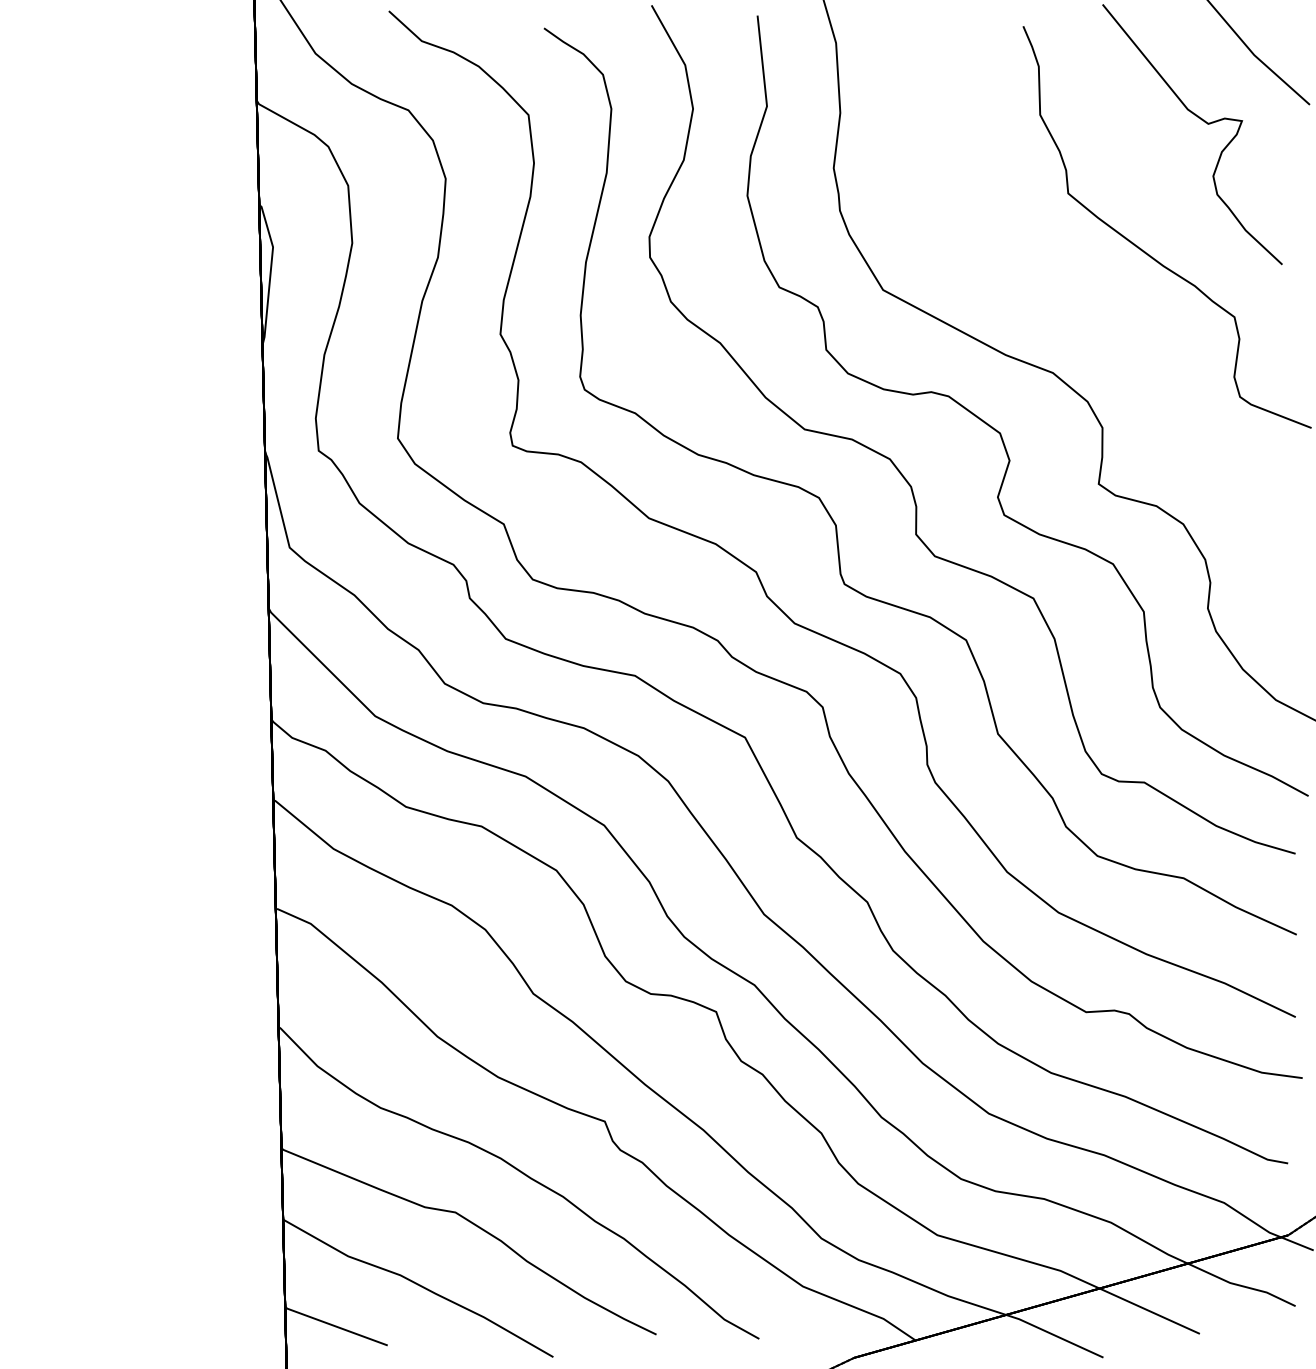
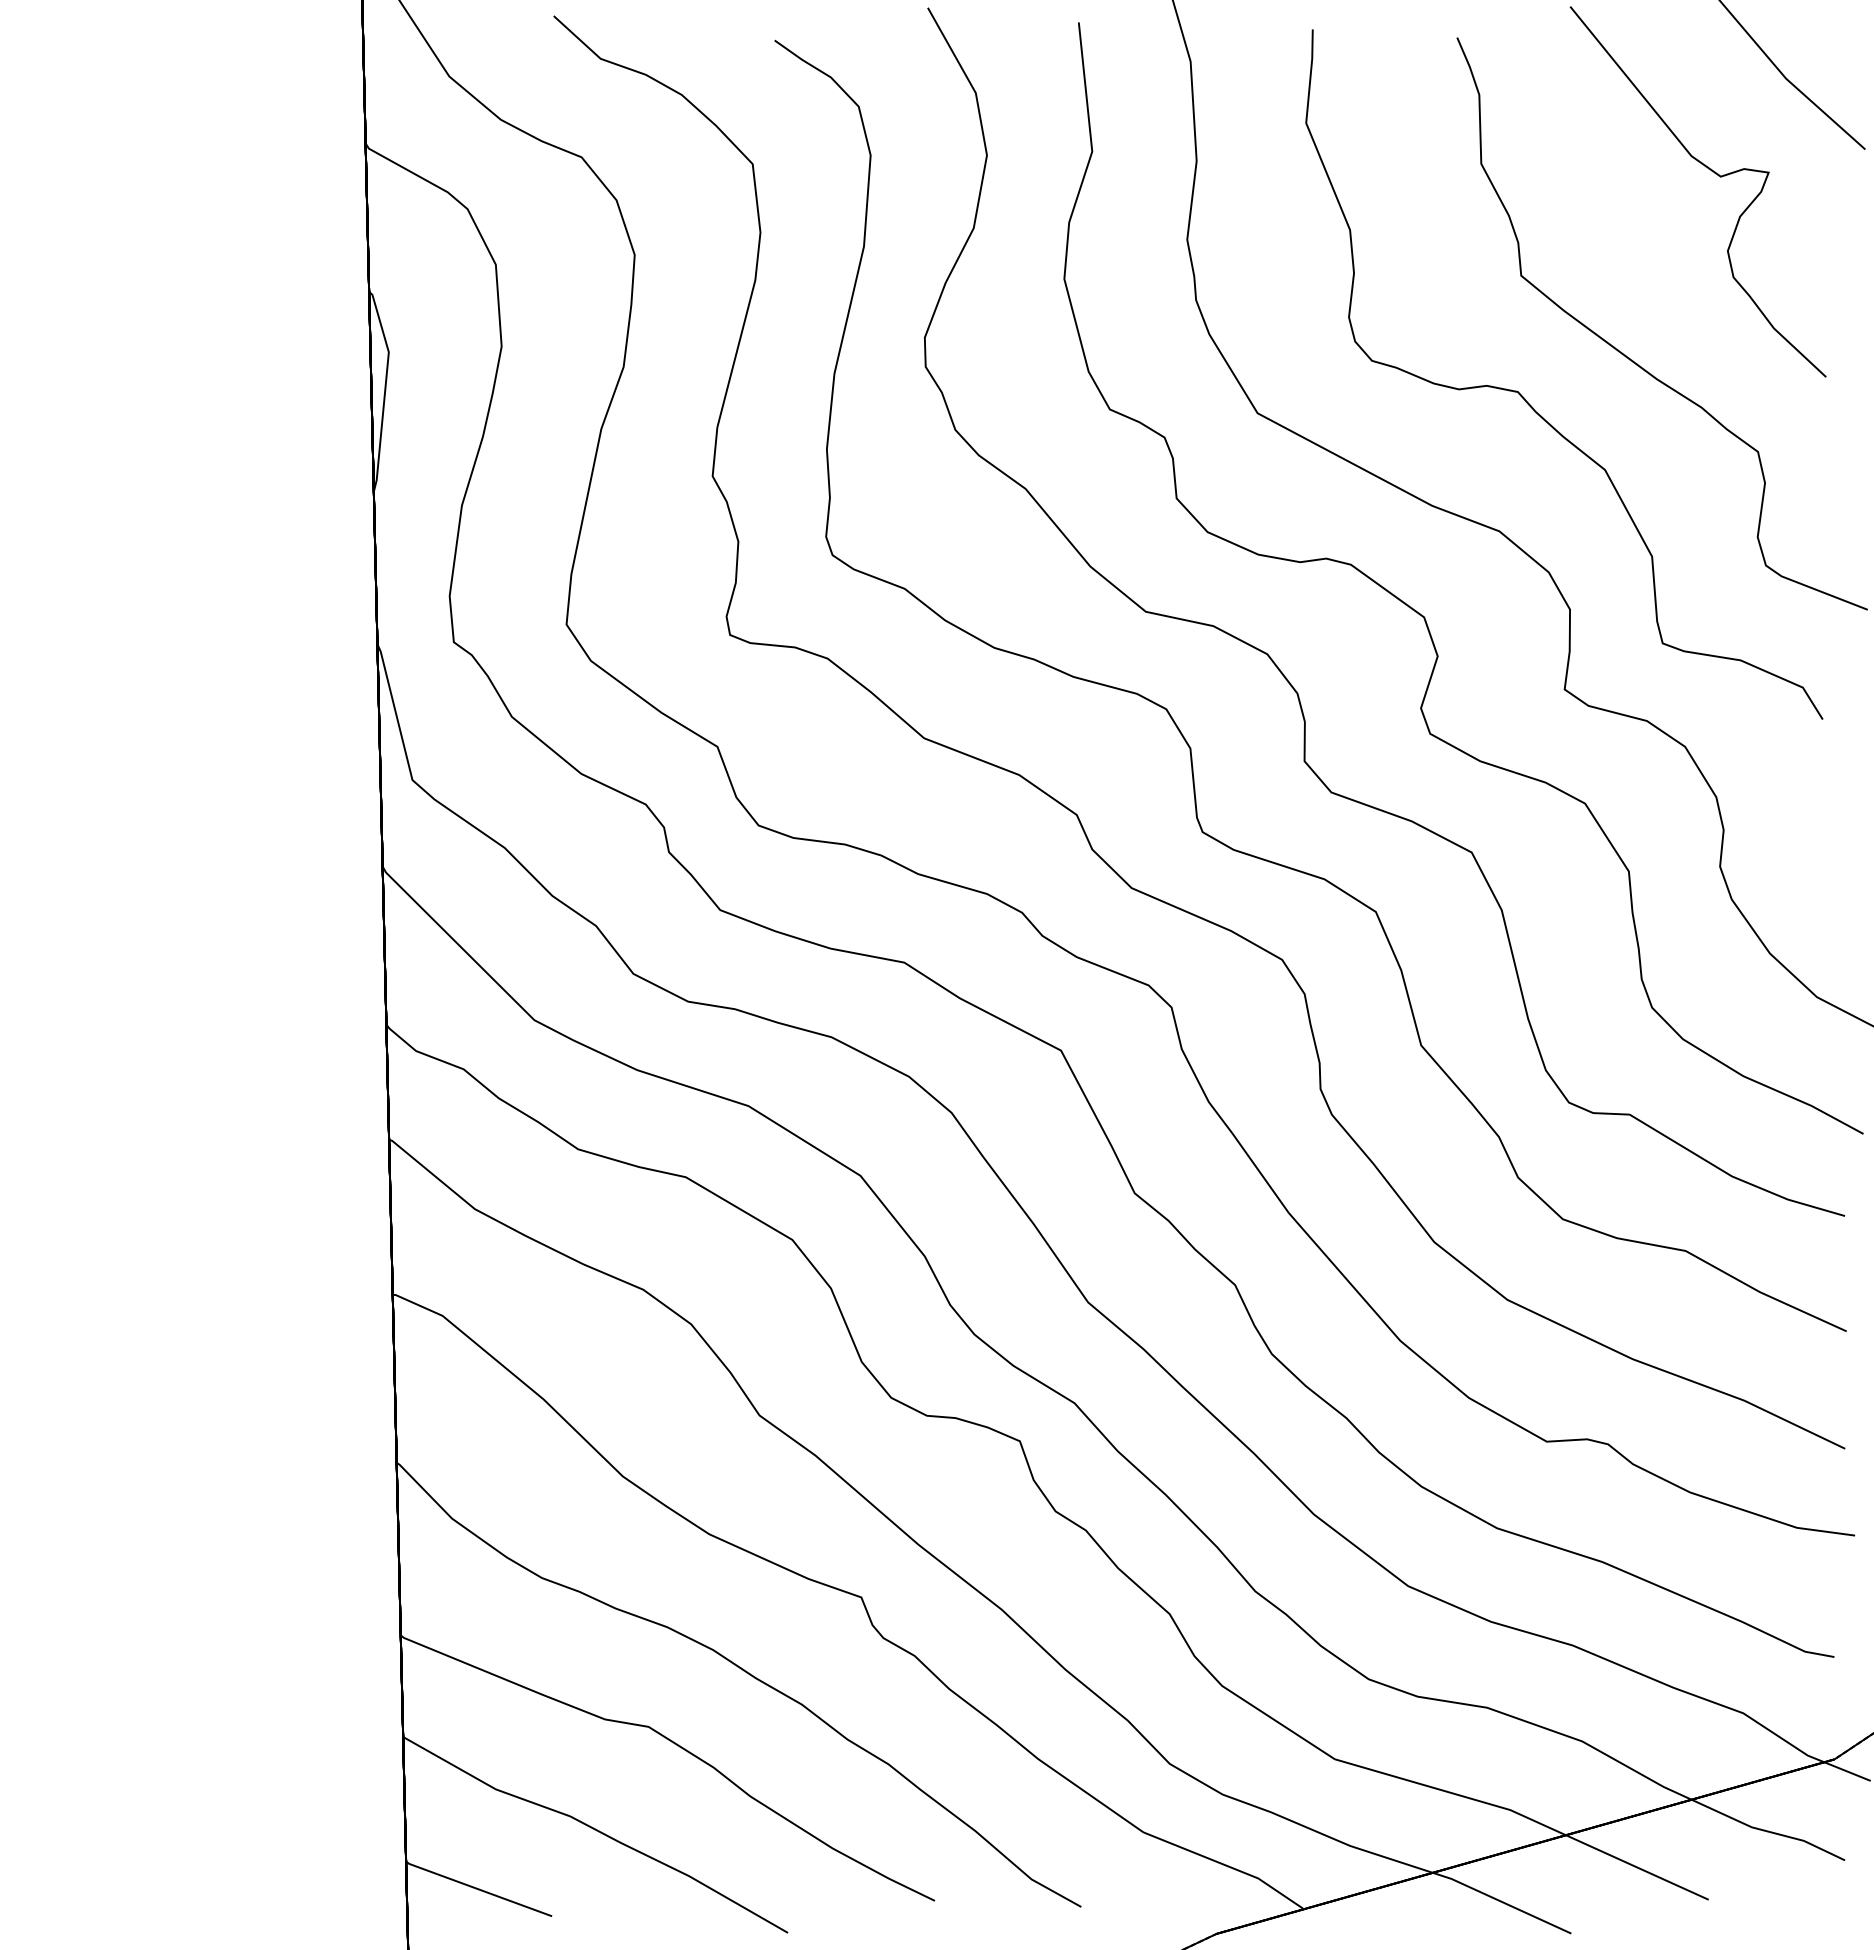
part: (1076, 285) -> (1532, 406), added

